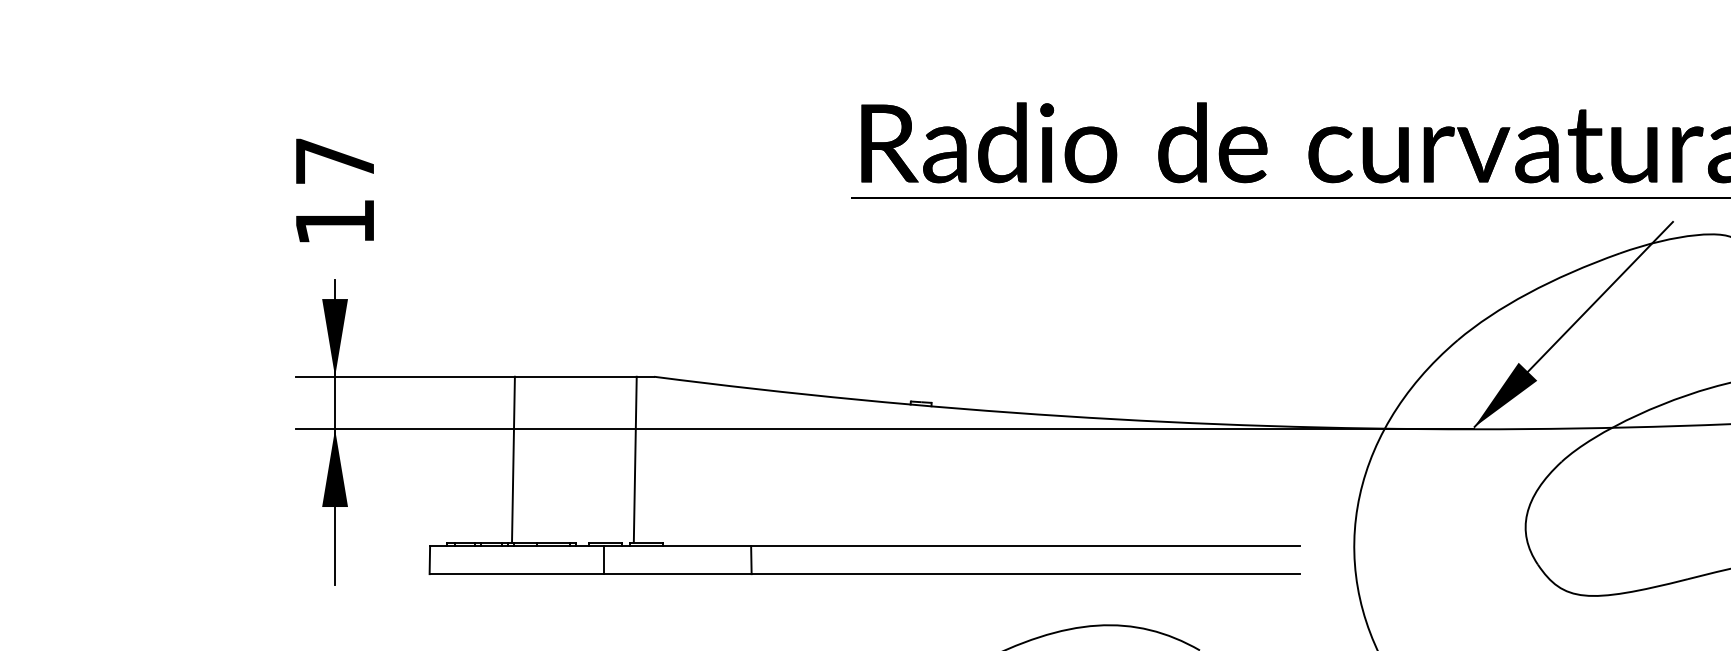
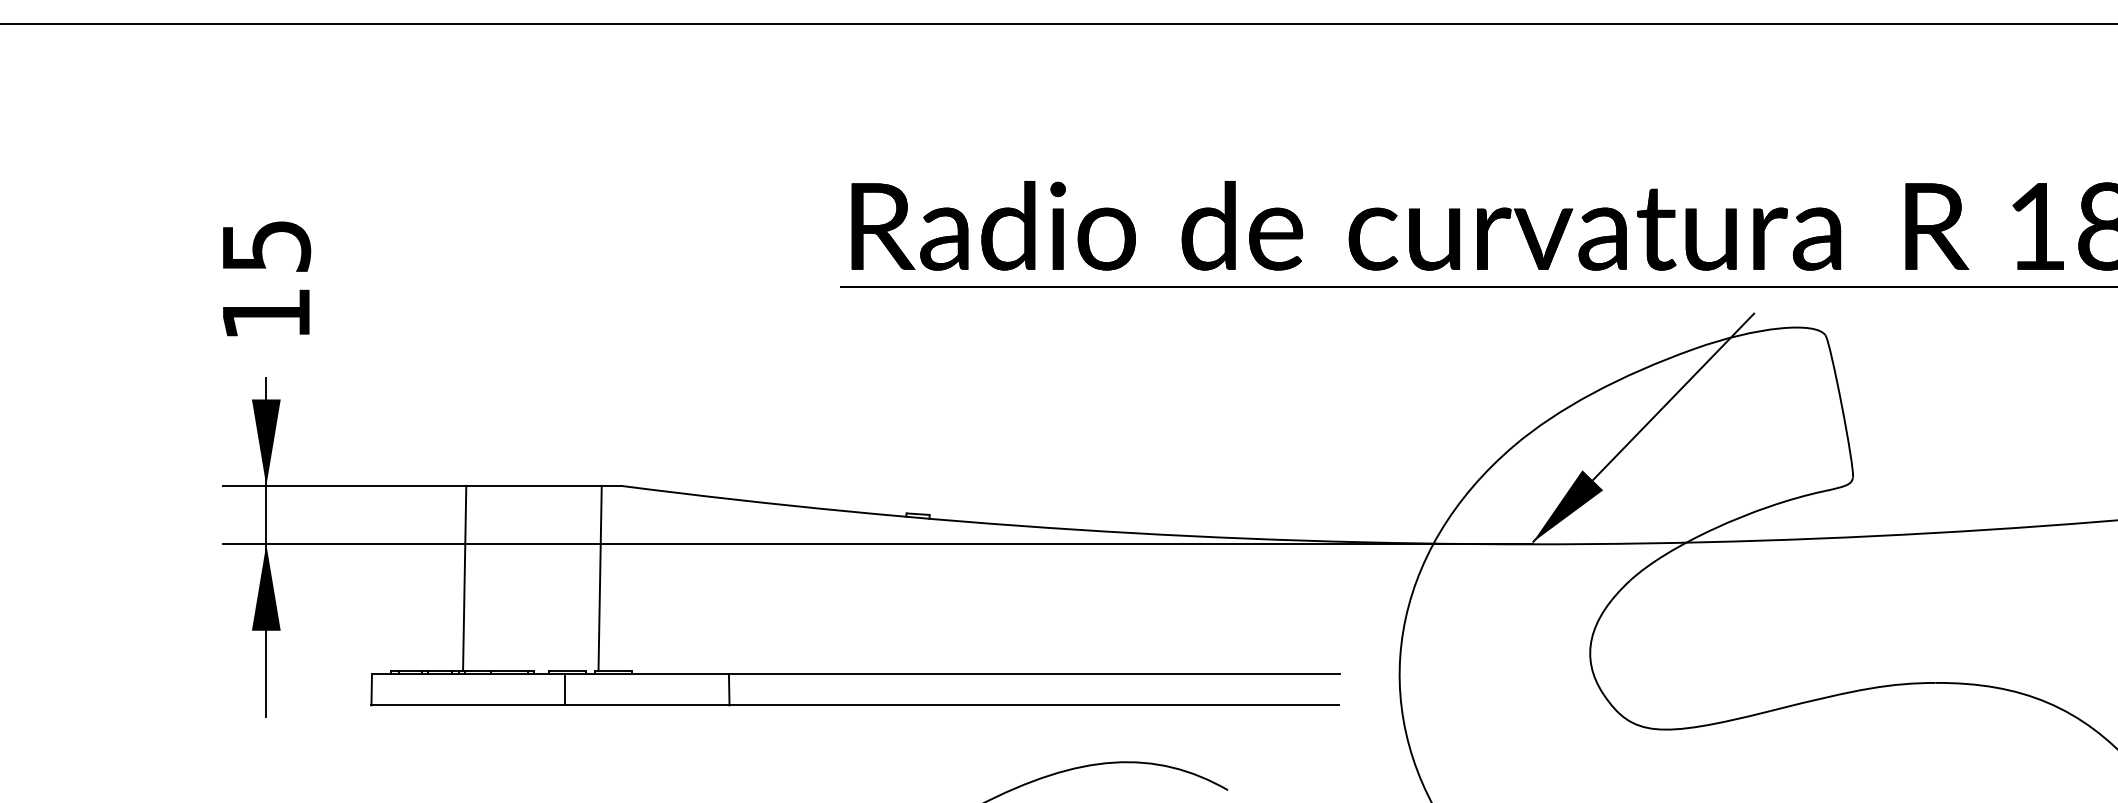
text: (336, 161) -> (267, 246), 17 -> 15

